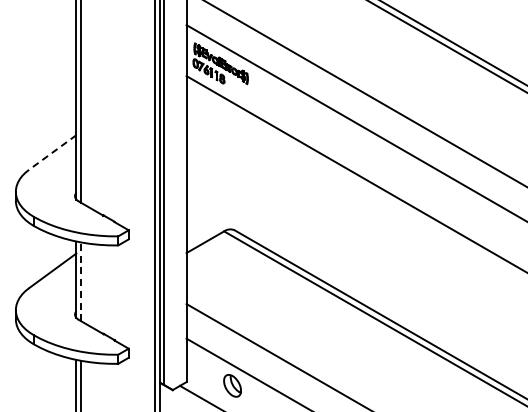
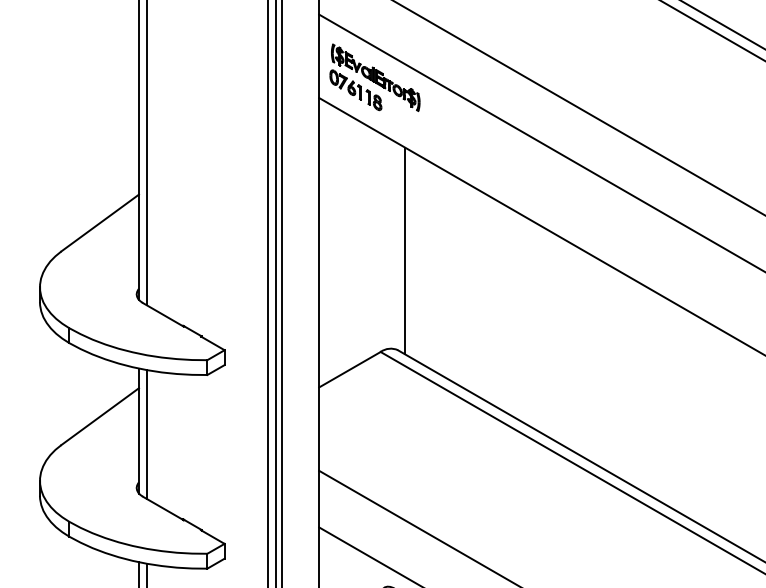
line: (52, 152) -> (99, 222), dashed -> solid
line: (239, 169) -> (405, 250), added
line: (81, 281) -> (147, 433), dashed -> solid

